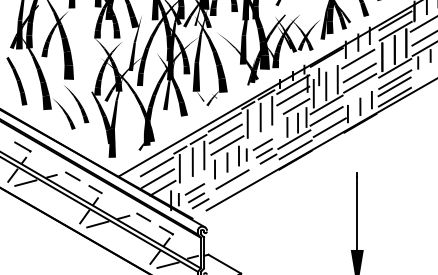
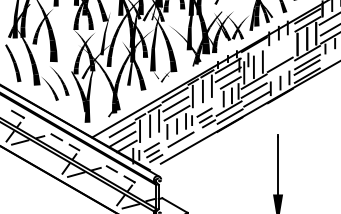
line: (357, 58) -> (278, 45), removed
line: (359, 72) -> (279, 56), removed

